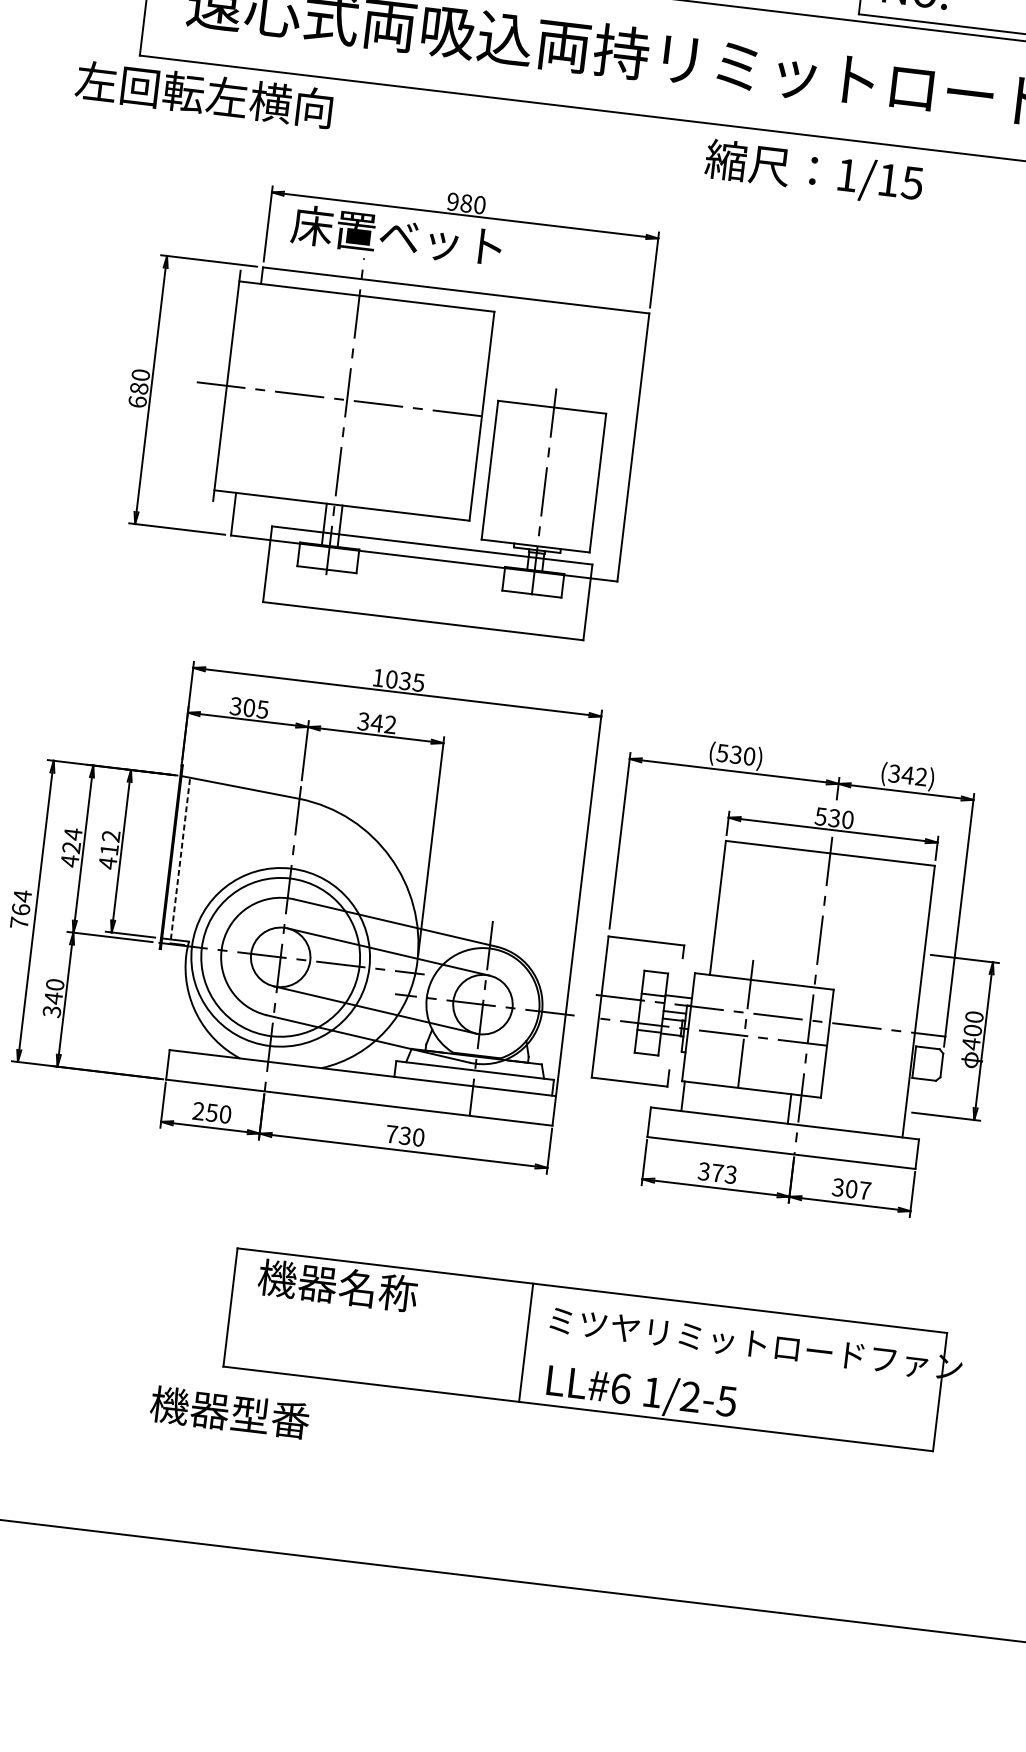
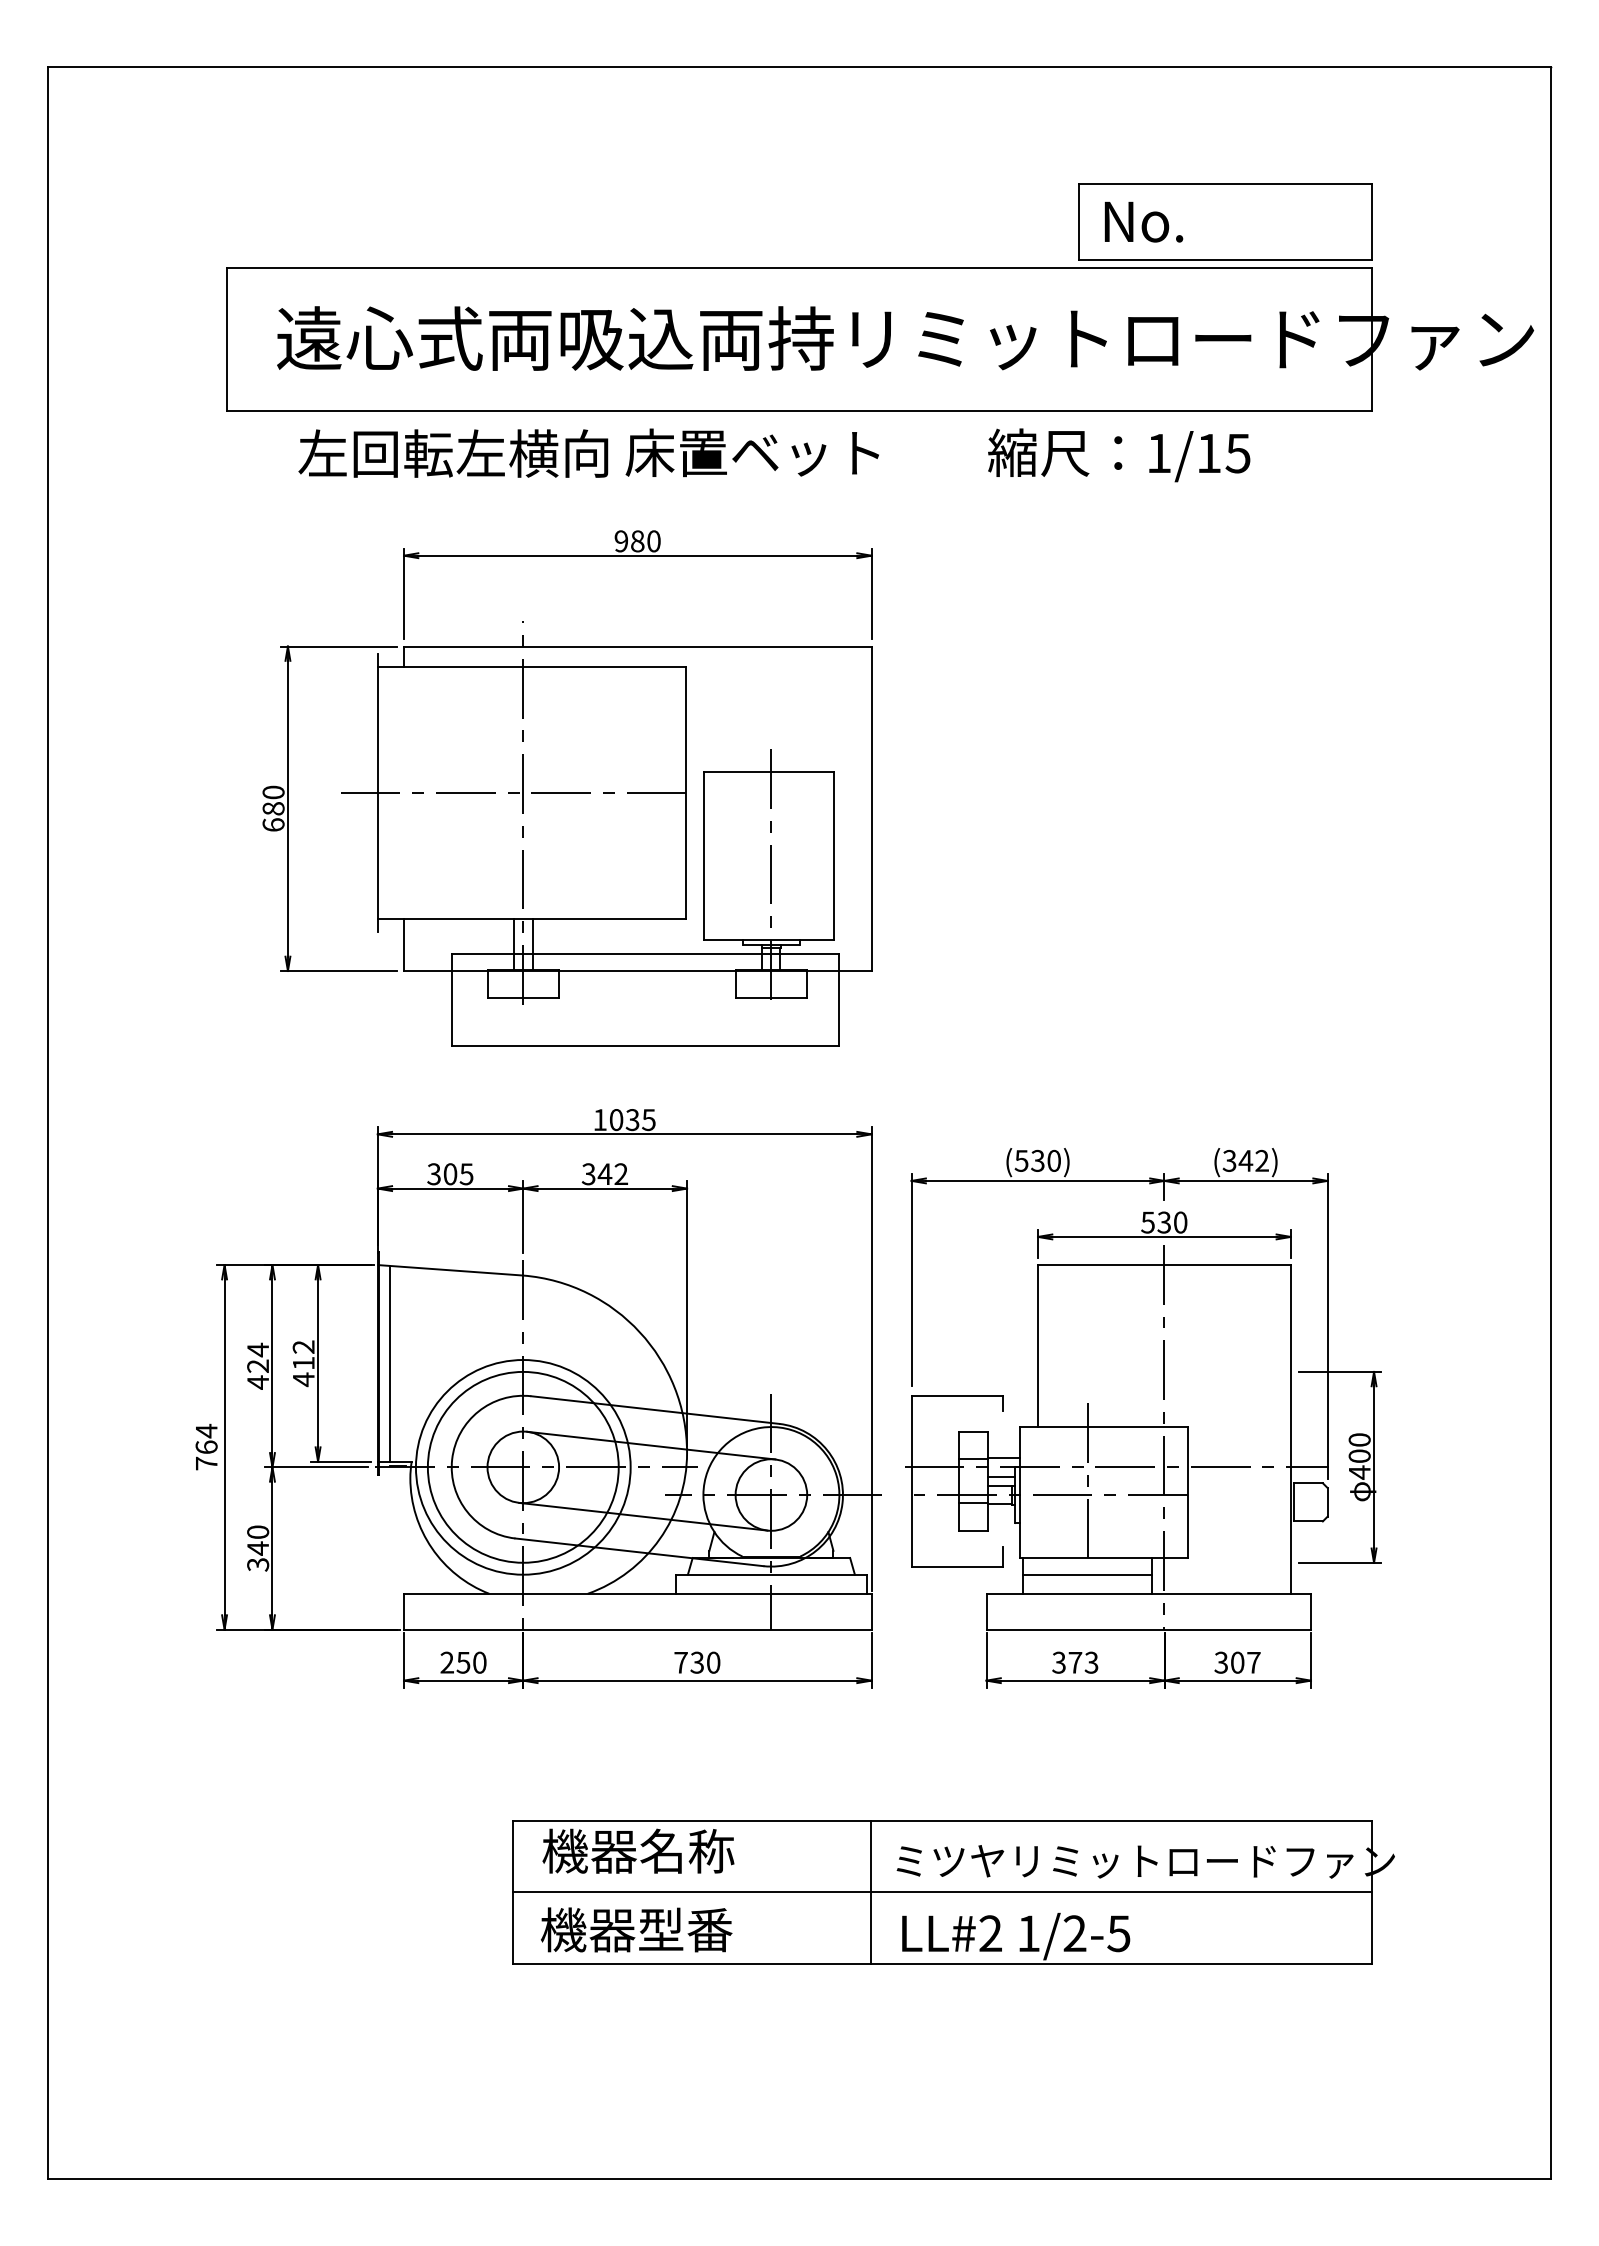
text: (204, 94) -> (453, 453), moved
text: (814, 173) -> (1119, 455), moved
text: (396, 235) -> (751, 452), moved
line: (180, 858) -> (389, 1363), dashed -> solid
line: (736, 1101) -> (1087, 1574), added
line: (585, 1349) -> (942, 1892), added
text: (620, 1388) -> (990, 1933), LL#6 -> LL#2
text: (229, 1412) -> (636, 1929), moved

